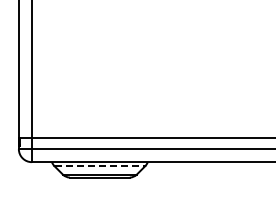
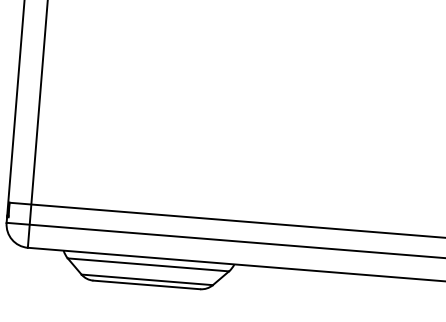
line: (100, 166) -> (149, 265), dashed -> solid

